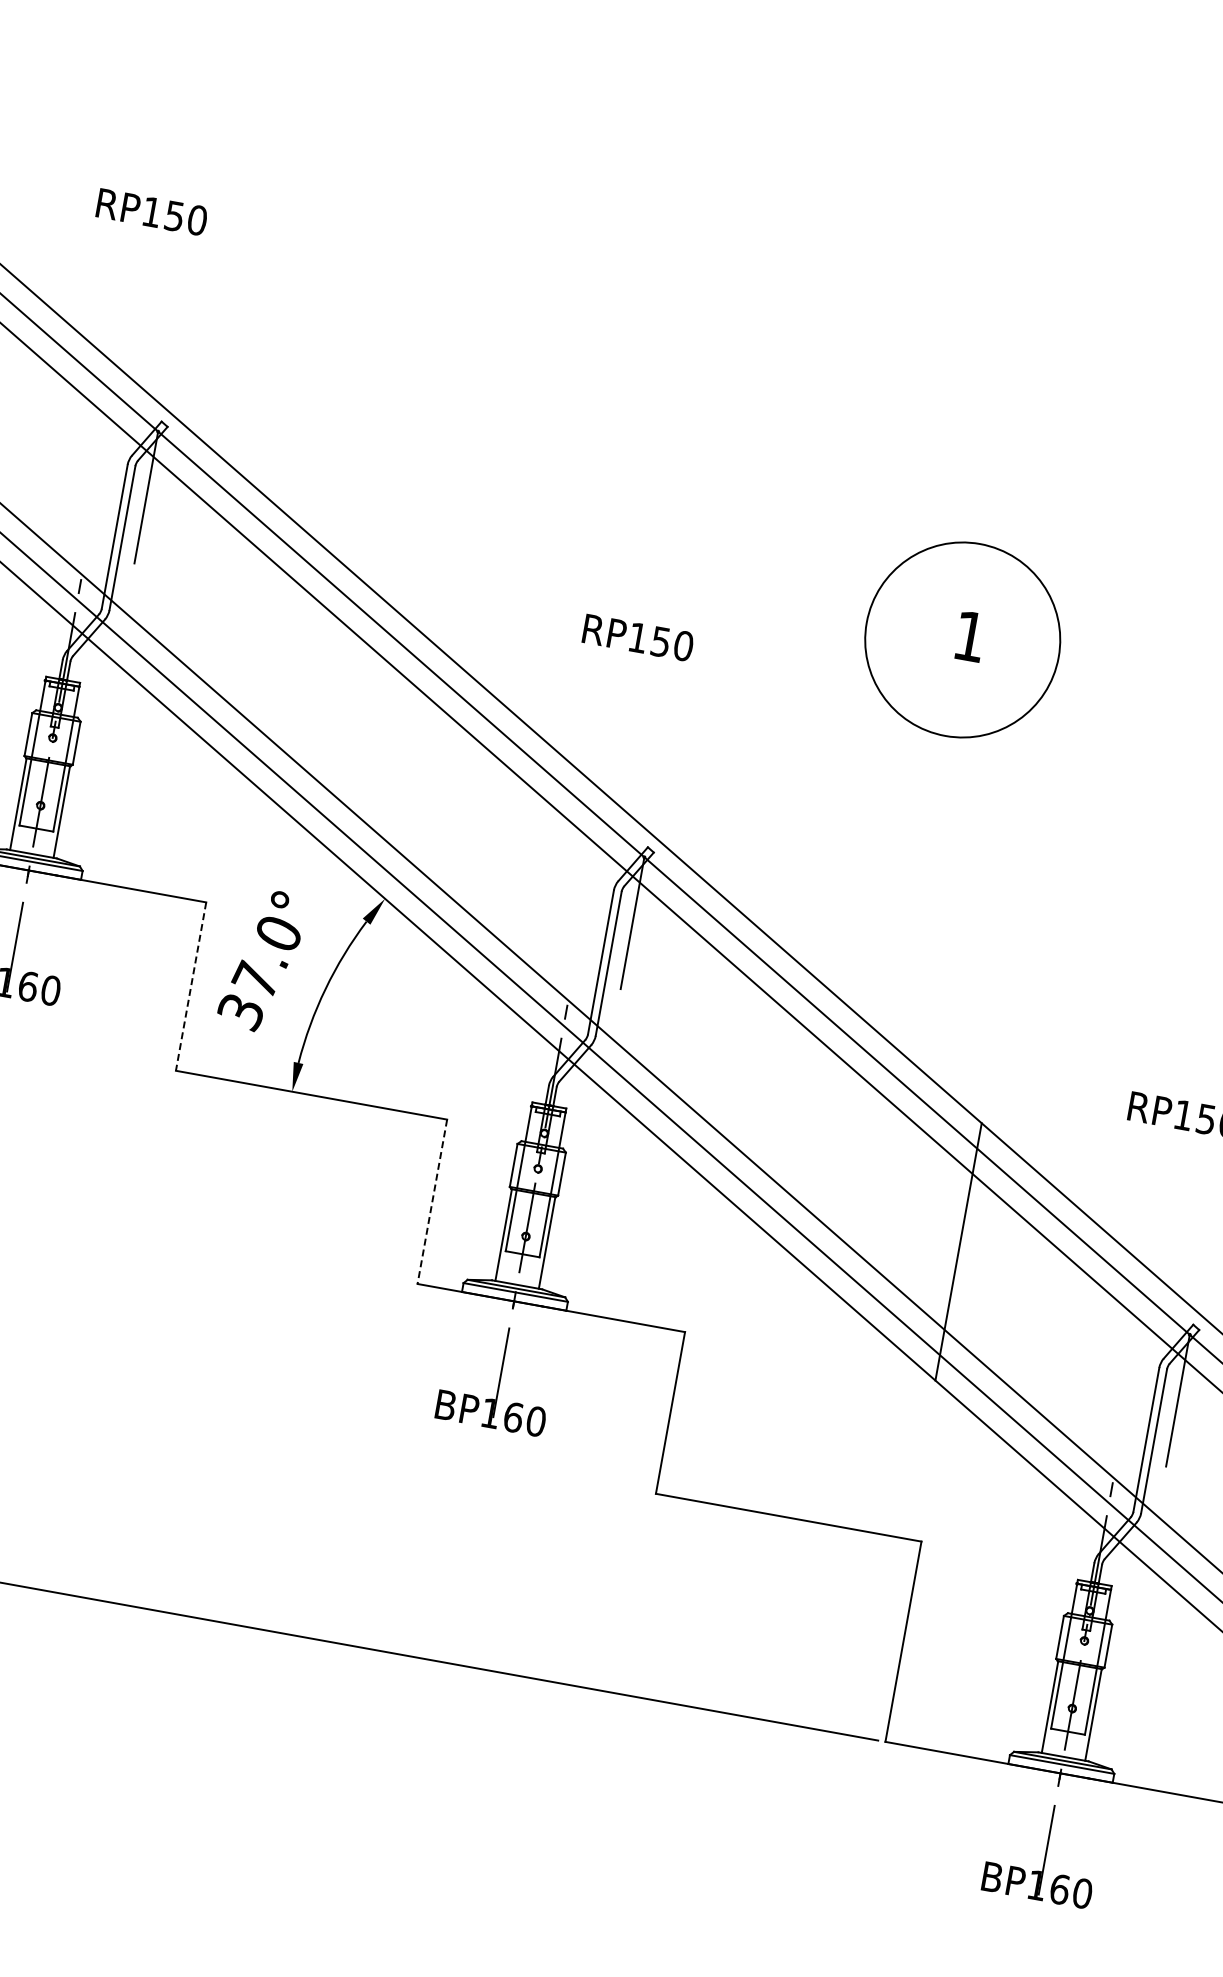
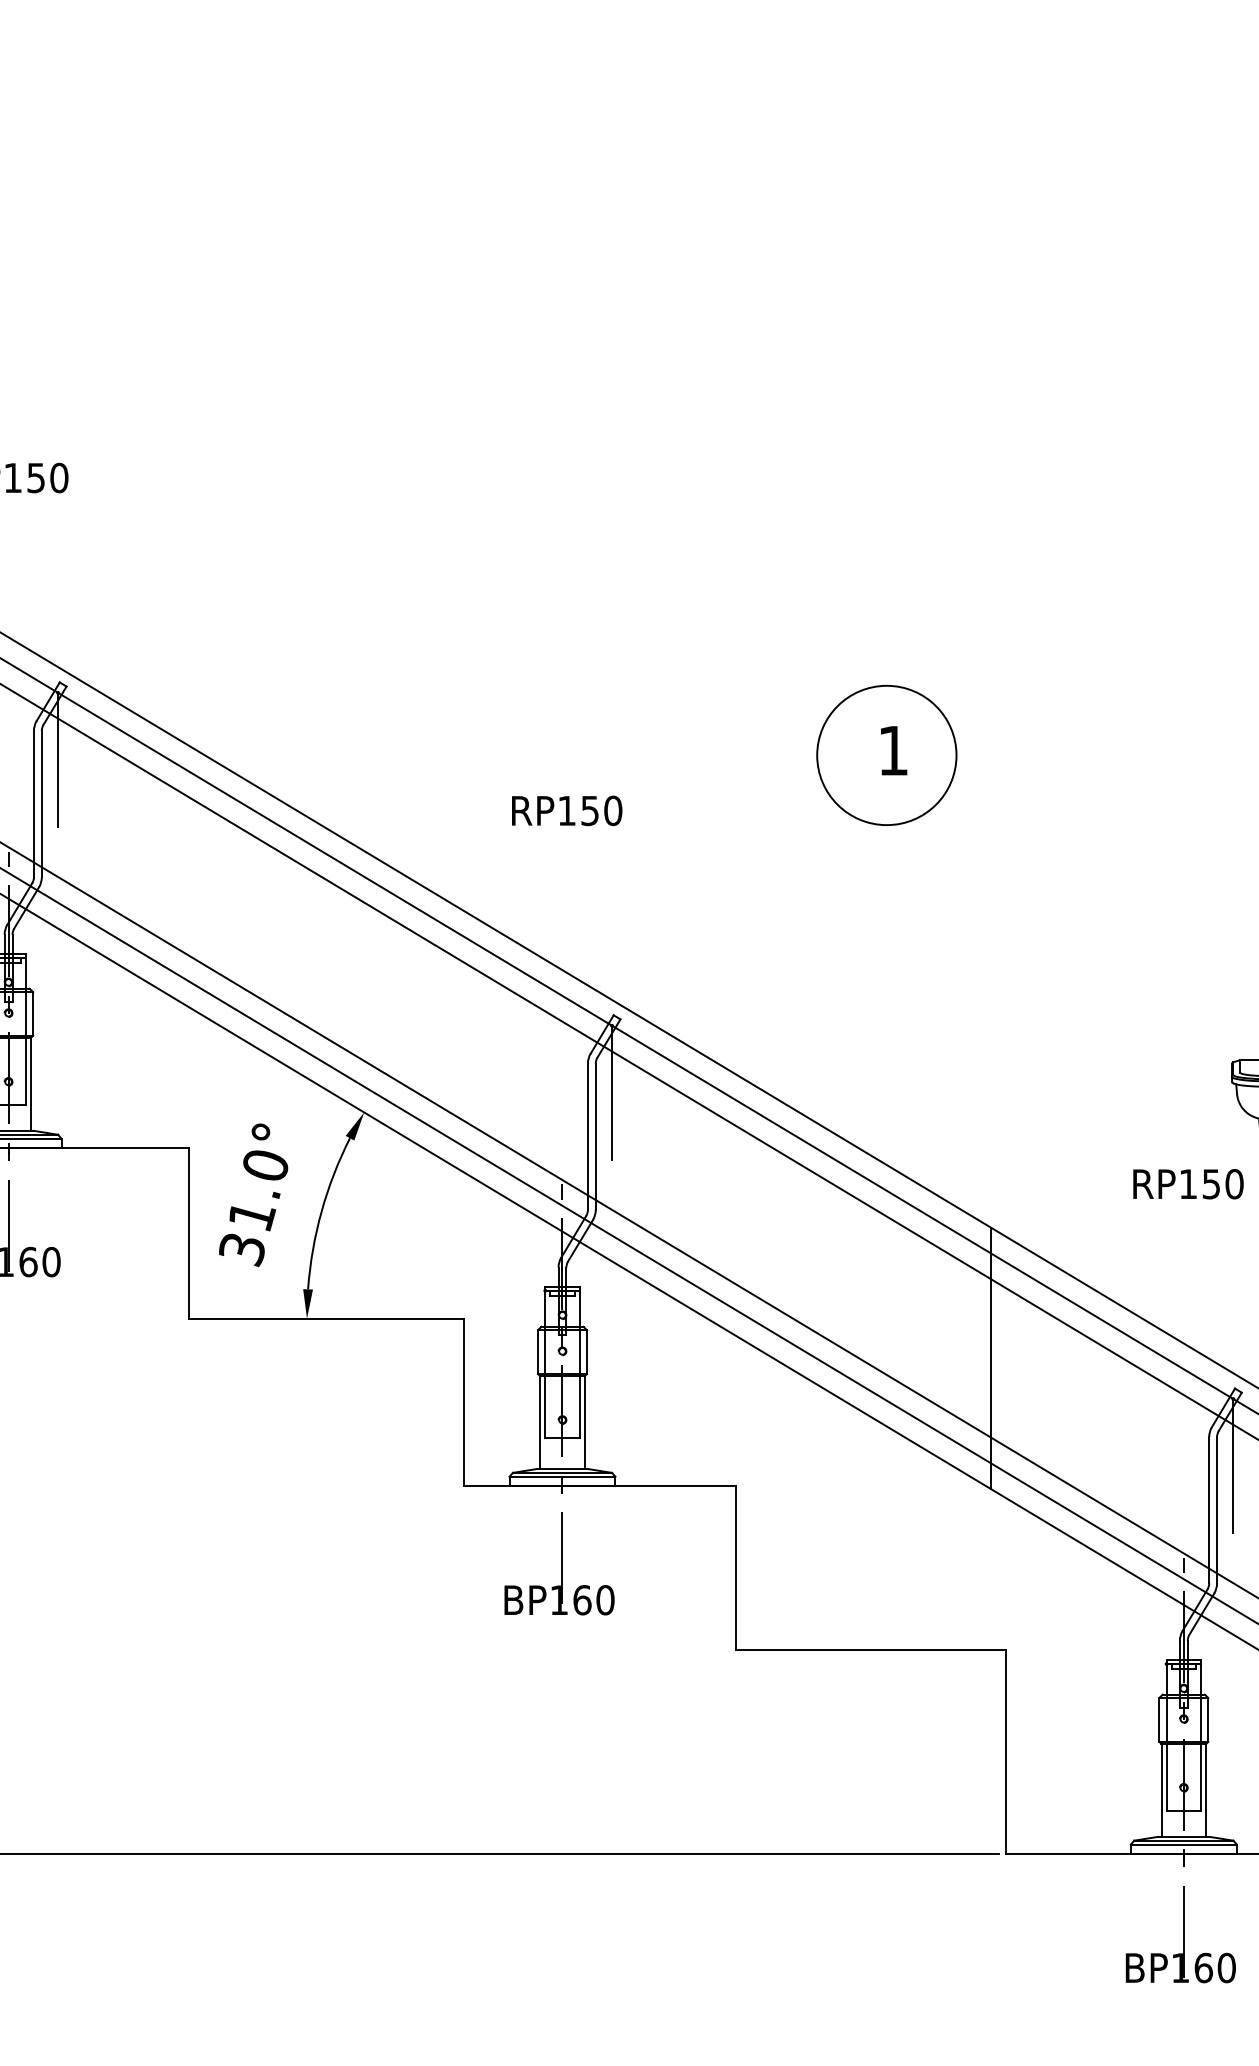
circle: (962, 639) -> (886, 755), size x0.71
text: (256, 979) -> (251, 1214), 37.0° -> 31.0°
line: (190, 986) -> (188, 1233), dashed -> solid
line: (432, 1202) -> (464, 1402), dashed -> solid

